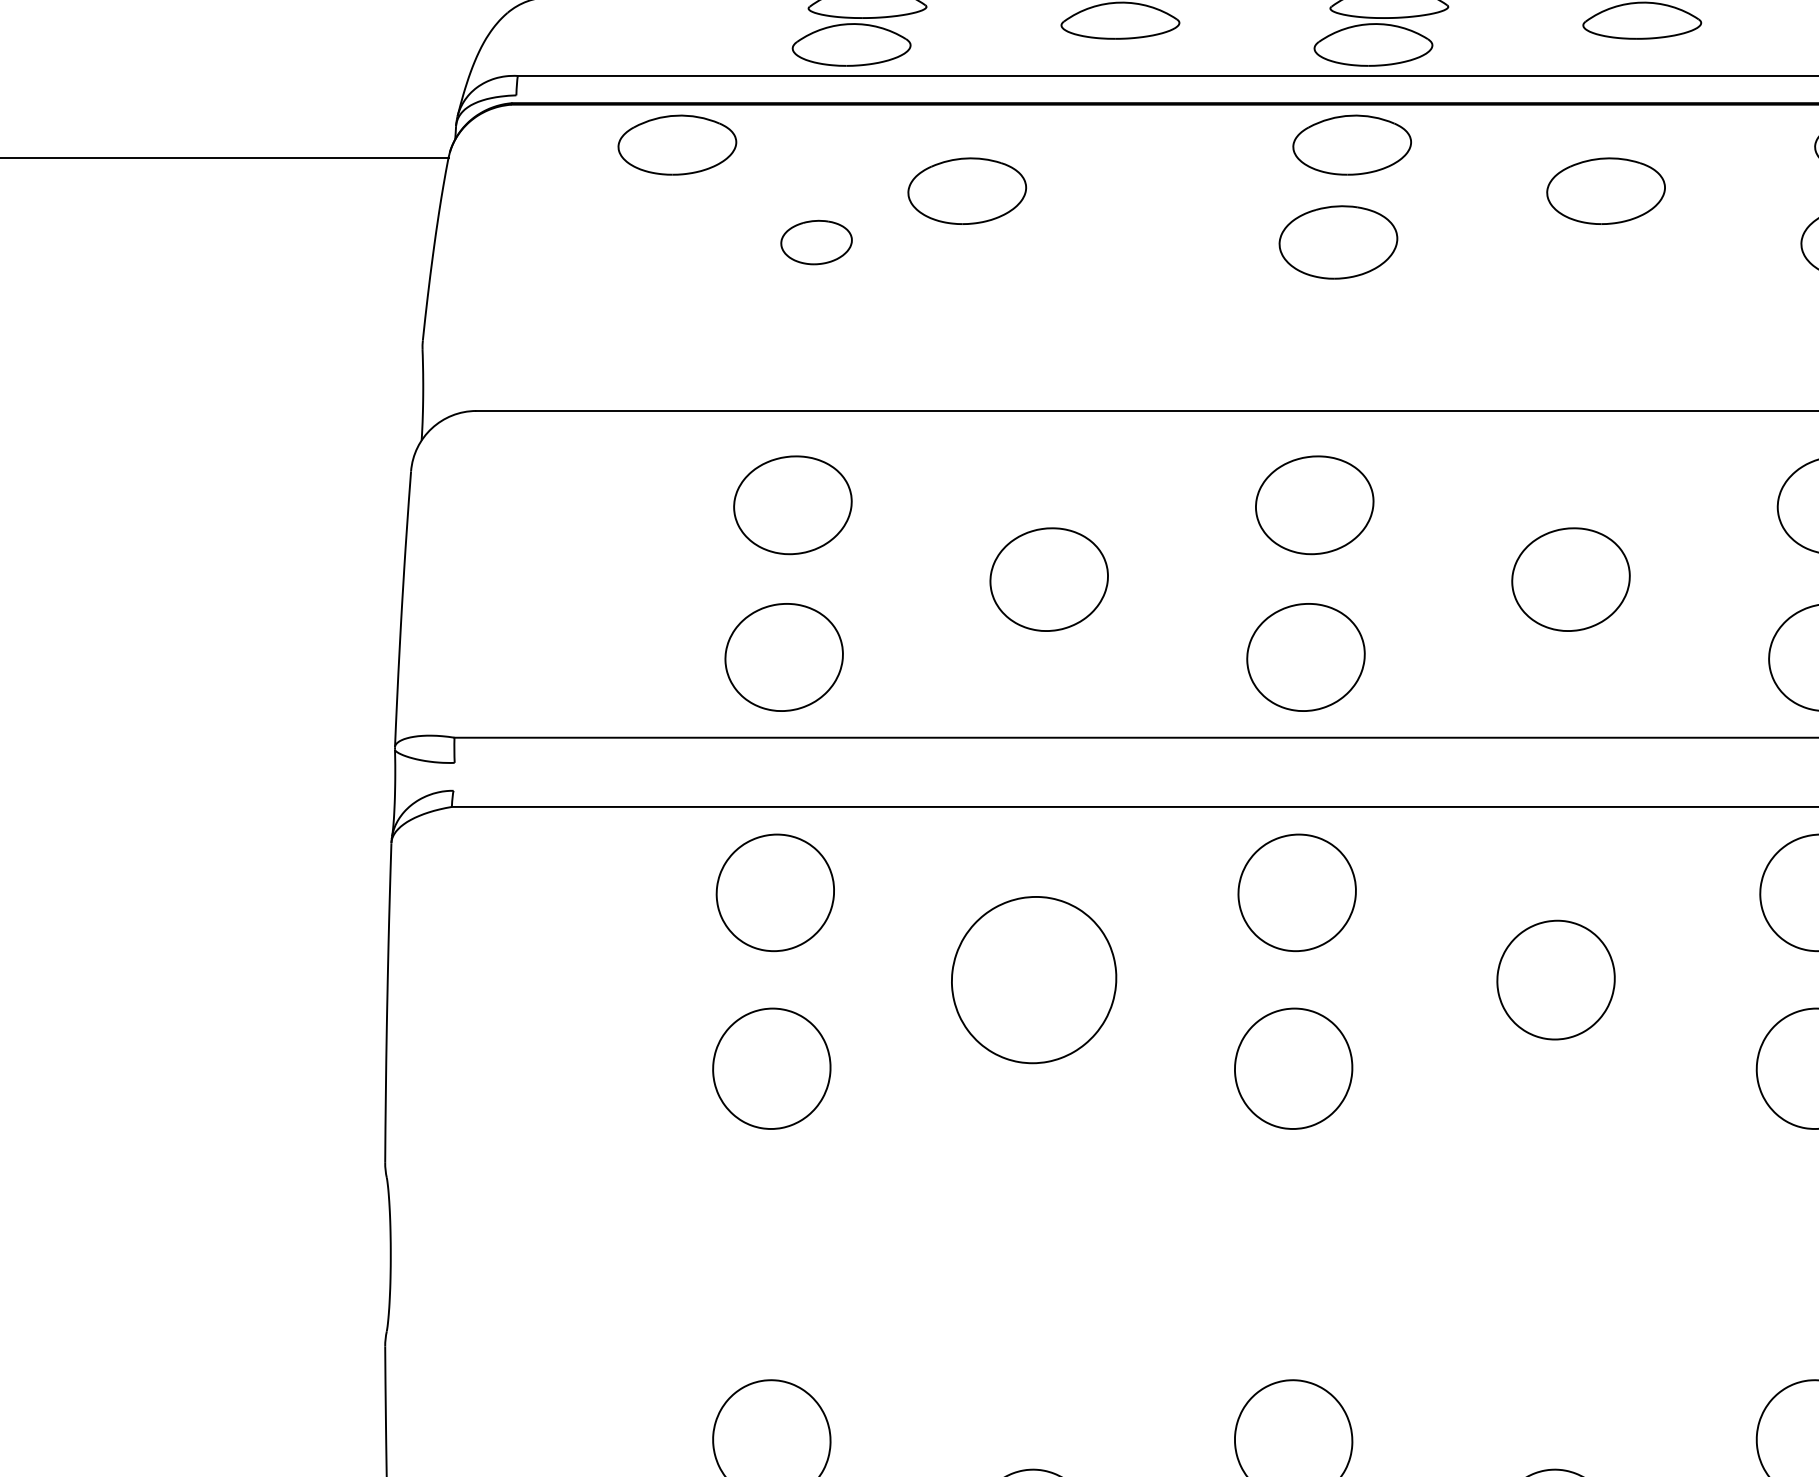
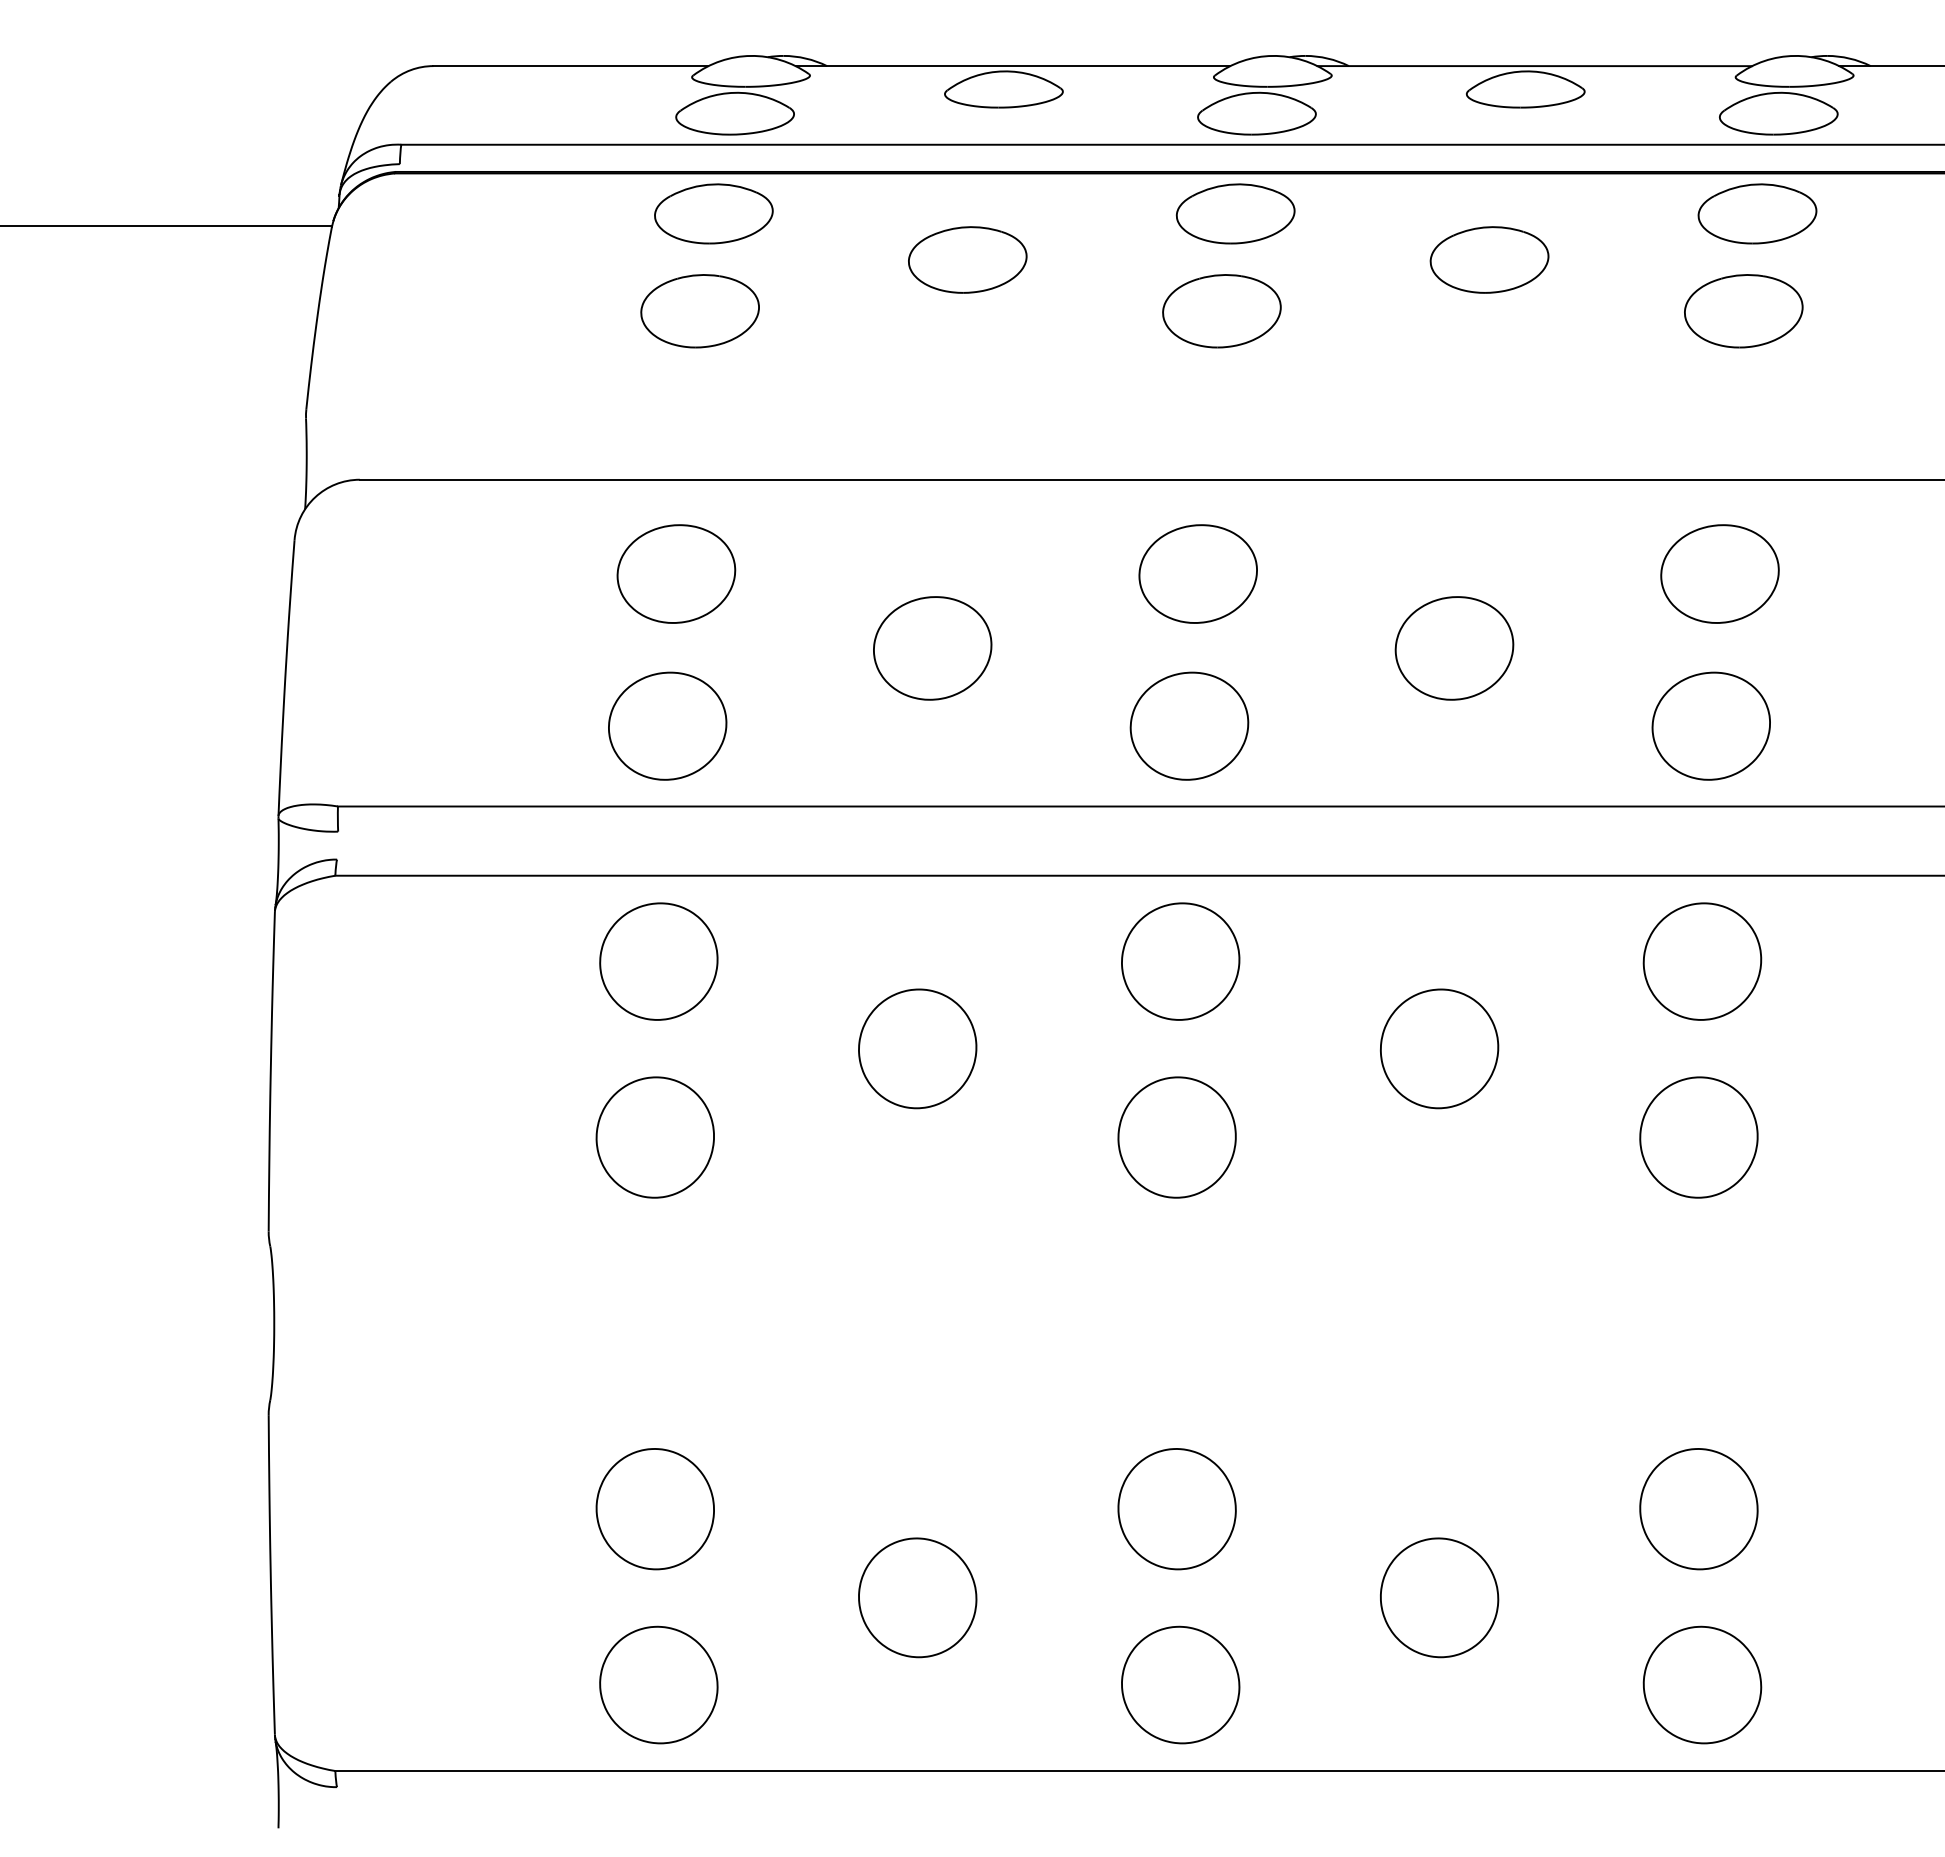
part: (677, 144) -> (713, 213), moved
part: (967, 190) -> (967, 259), moved
part: (816, 242) -> (699, 311), size x1.67
part: (1034, 979) -> (917, 1048), size x0.71

